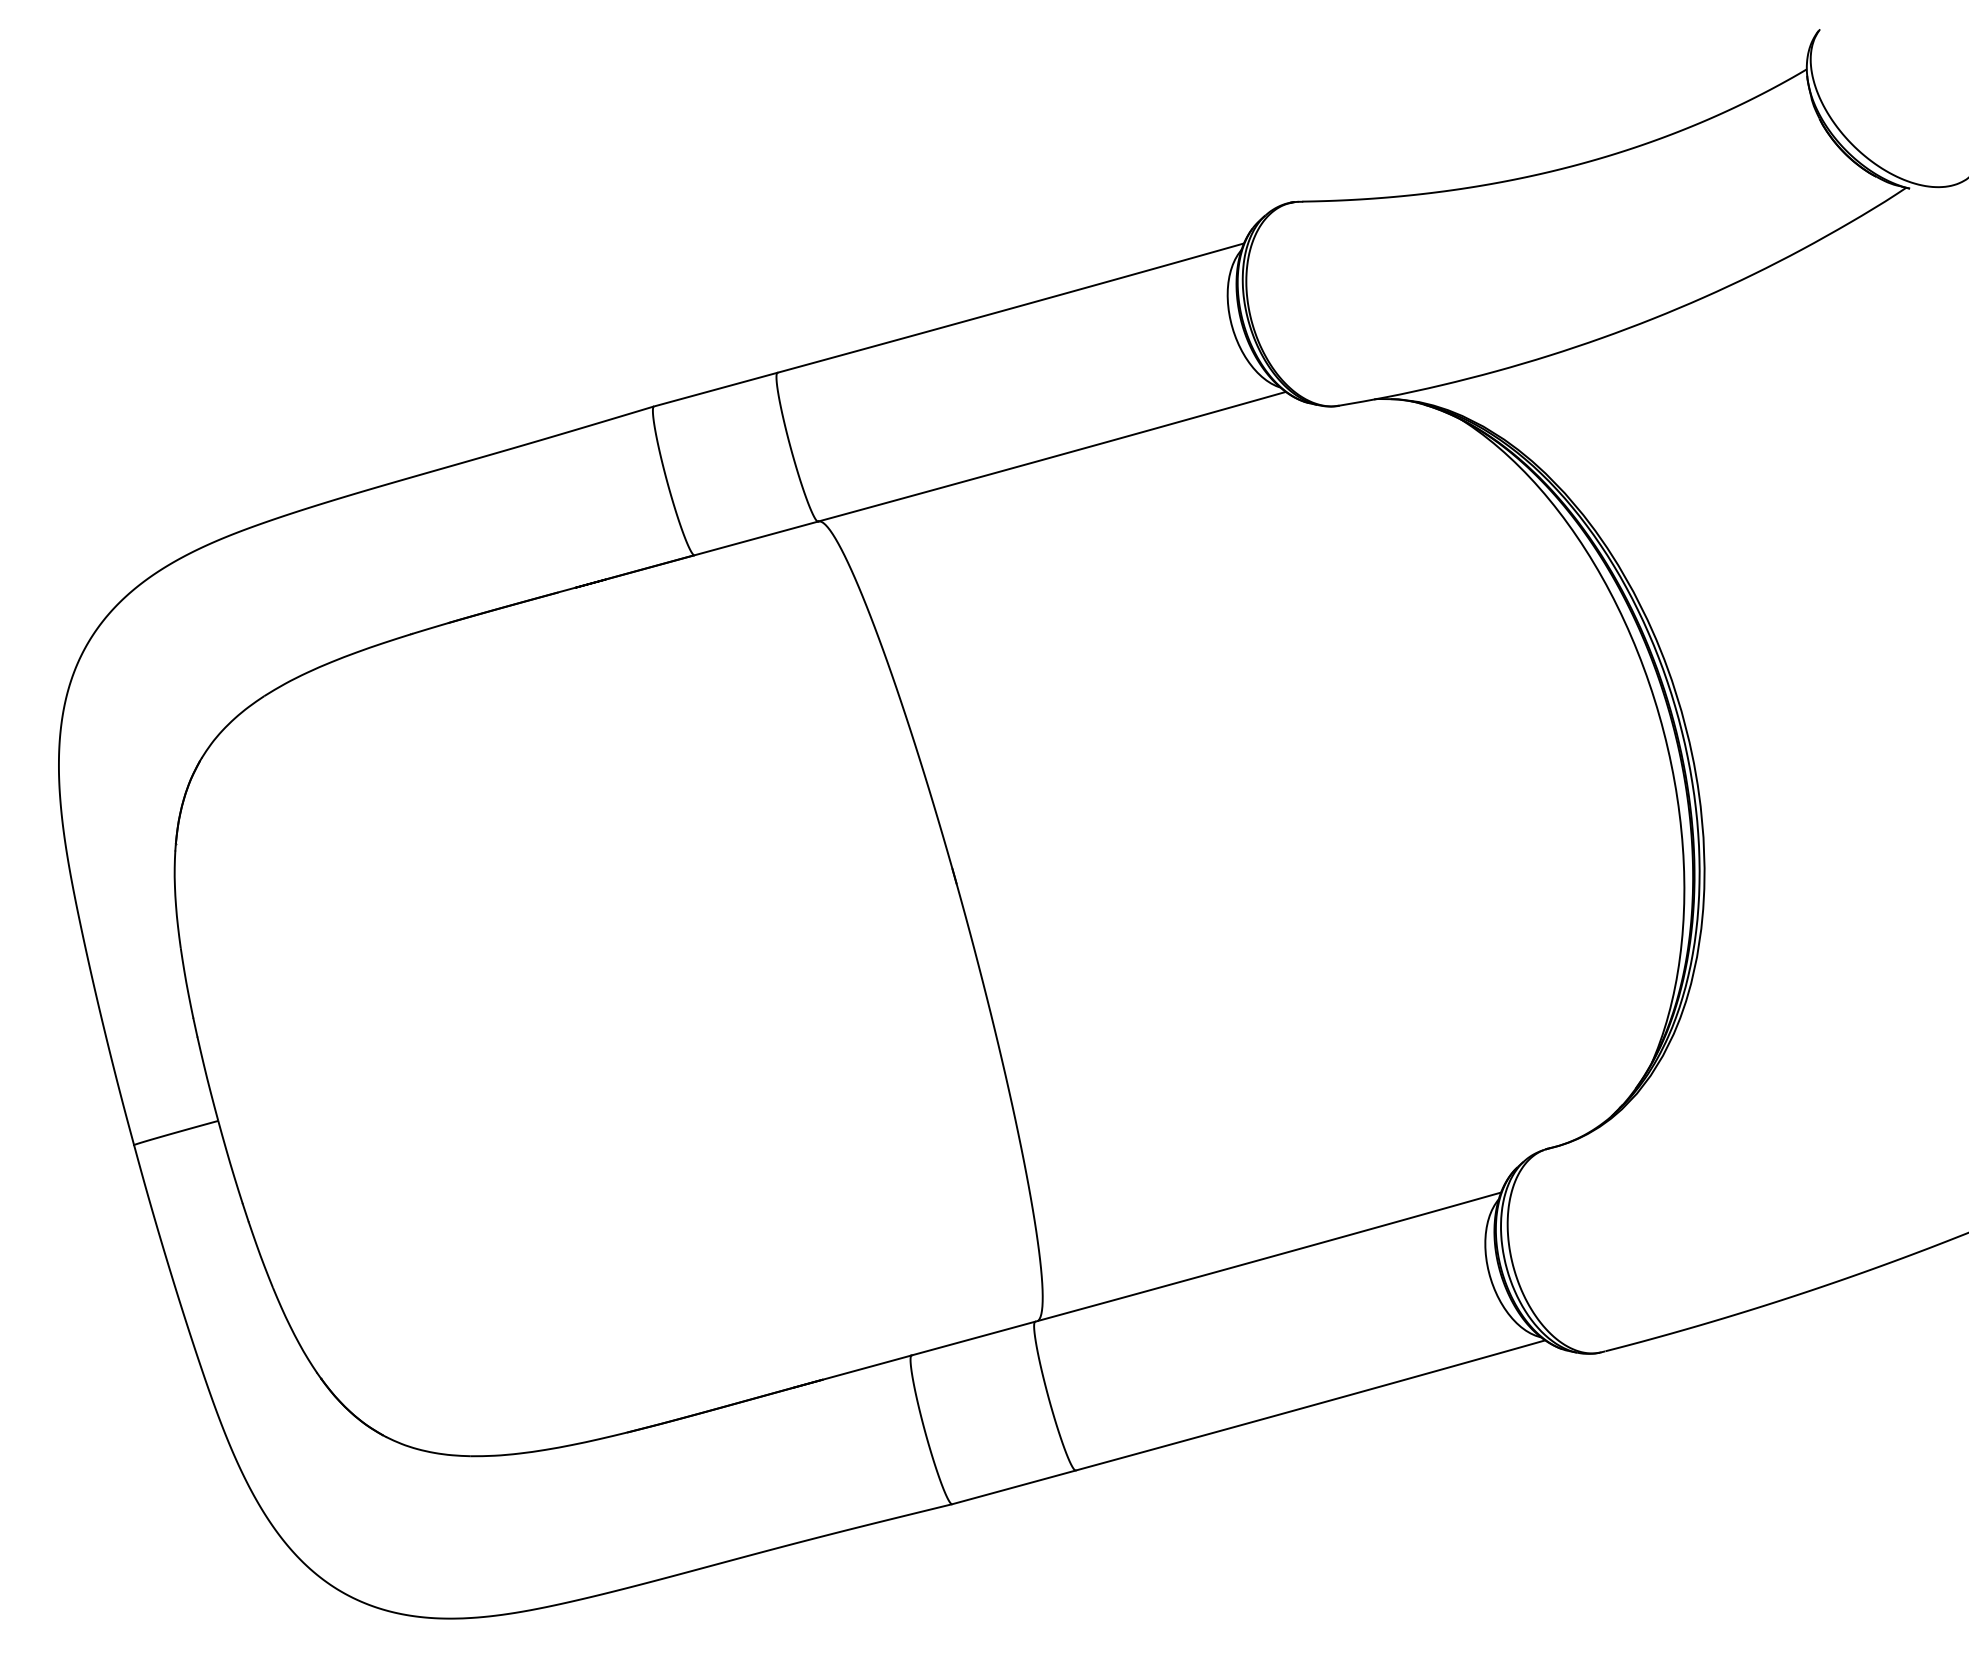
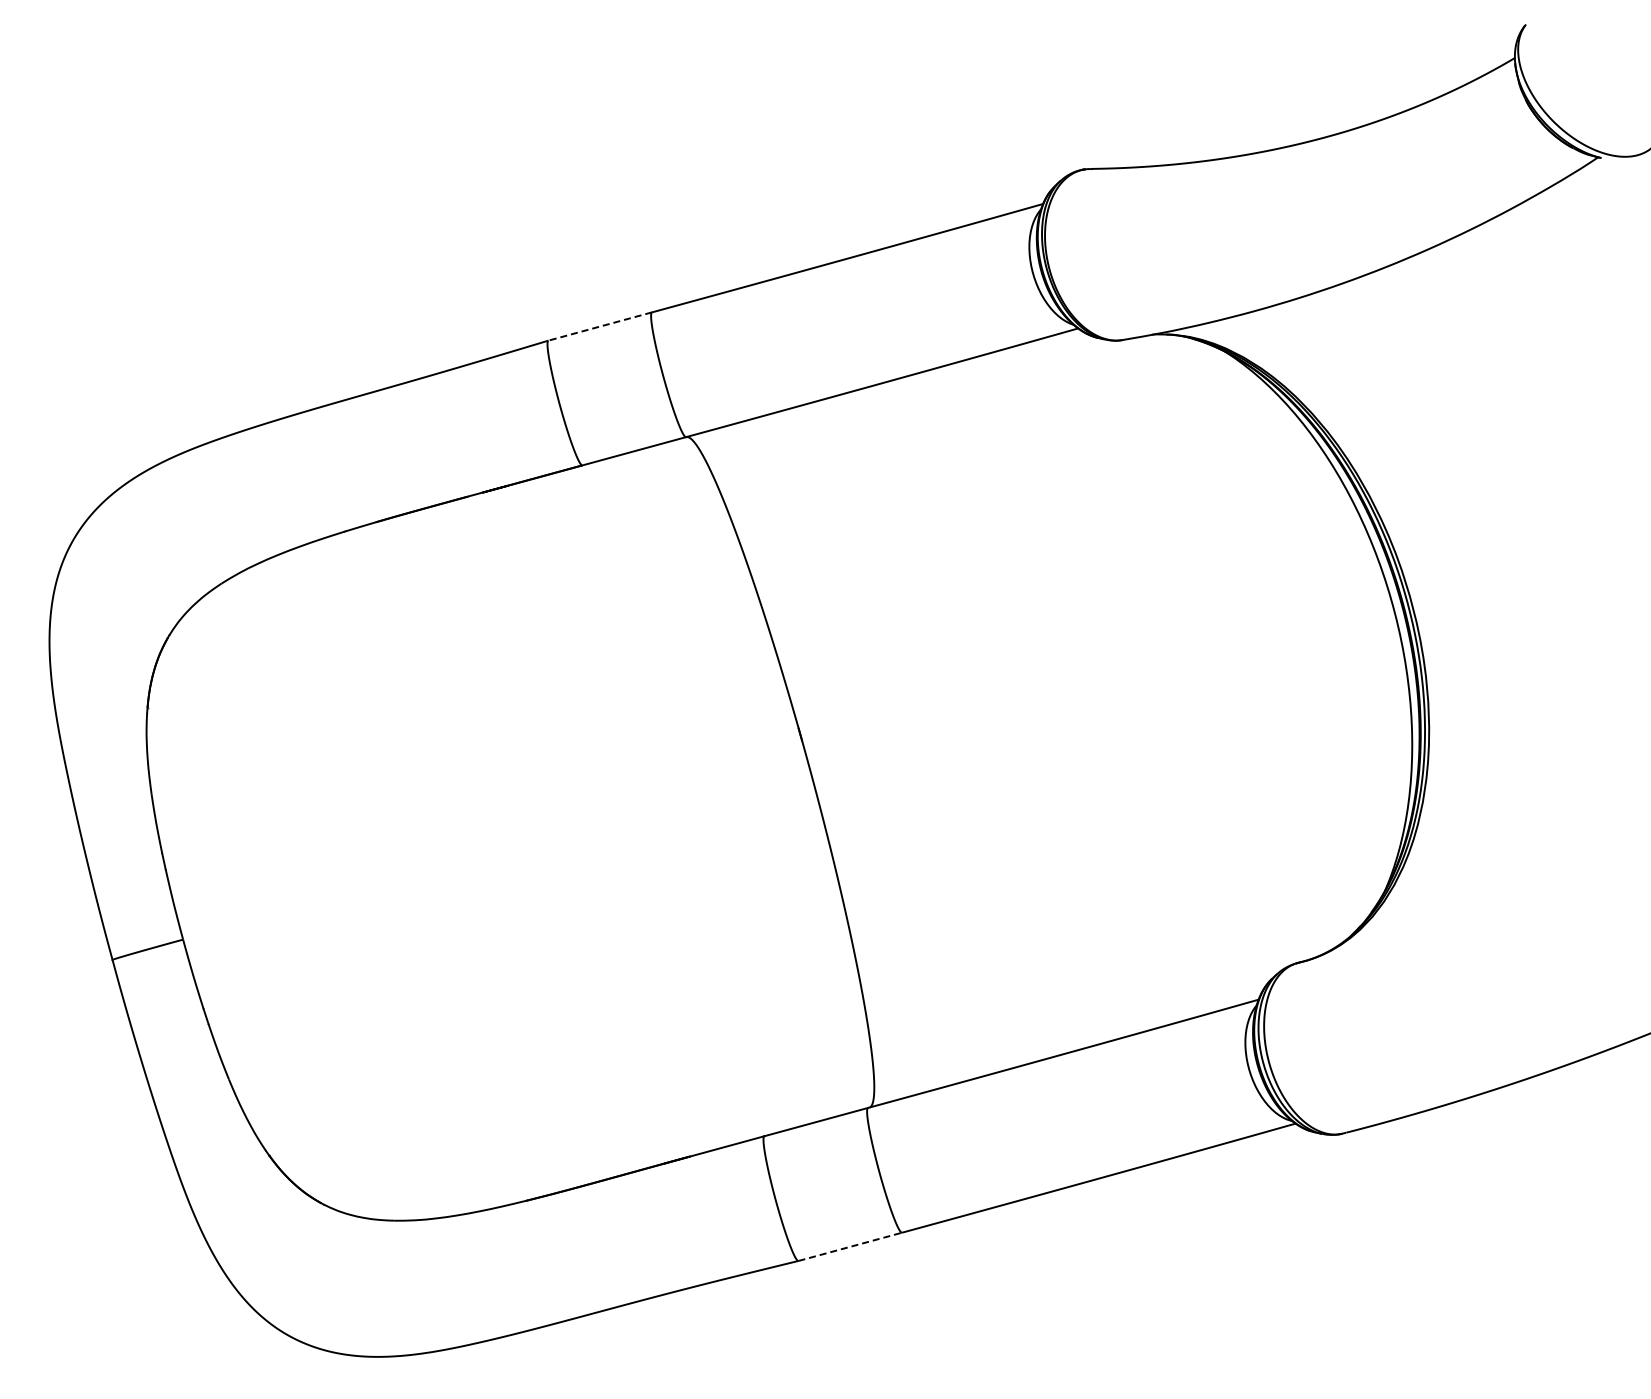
line: (716, 389) -> (600, 326), solid -> dashed
line: (1014, 1486) -> (850, 1246), solid -> dashed

